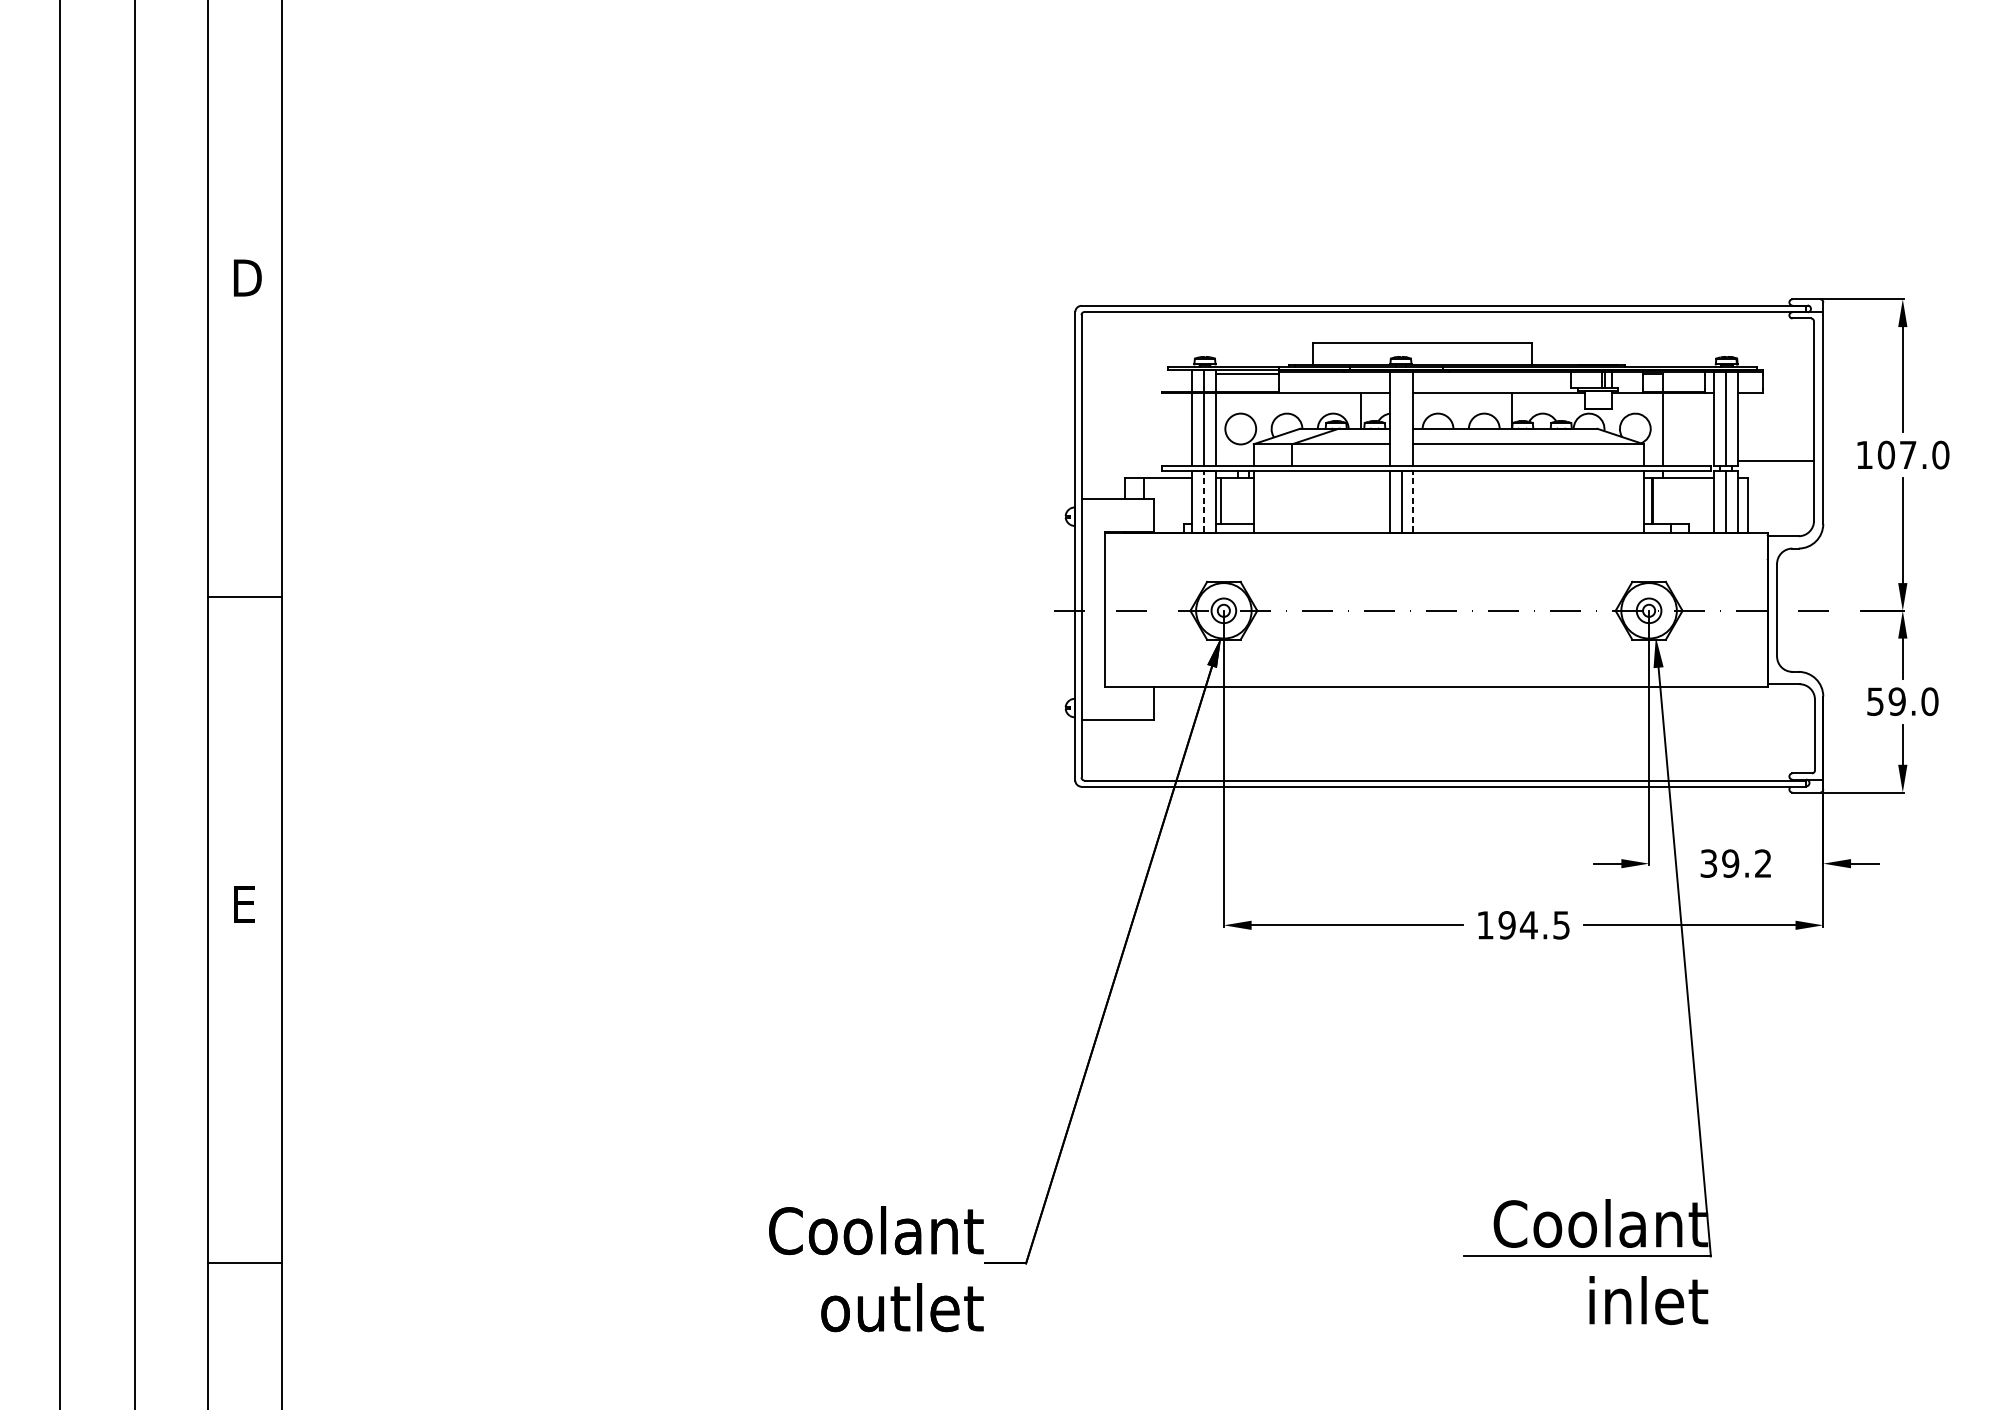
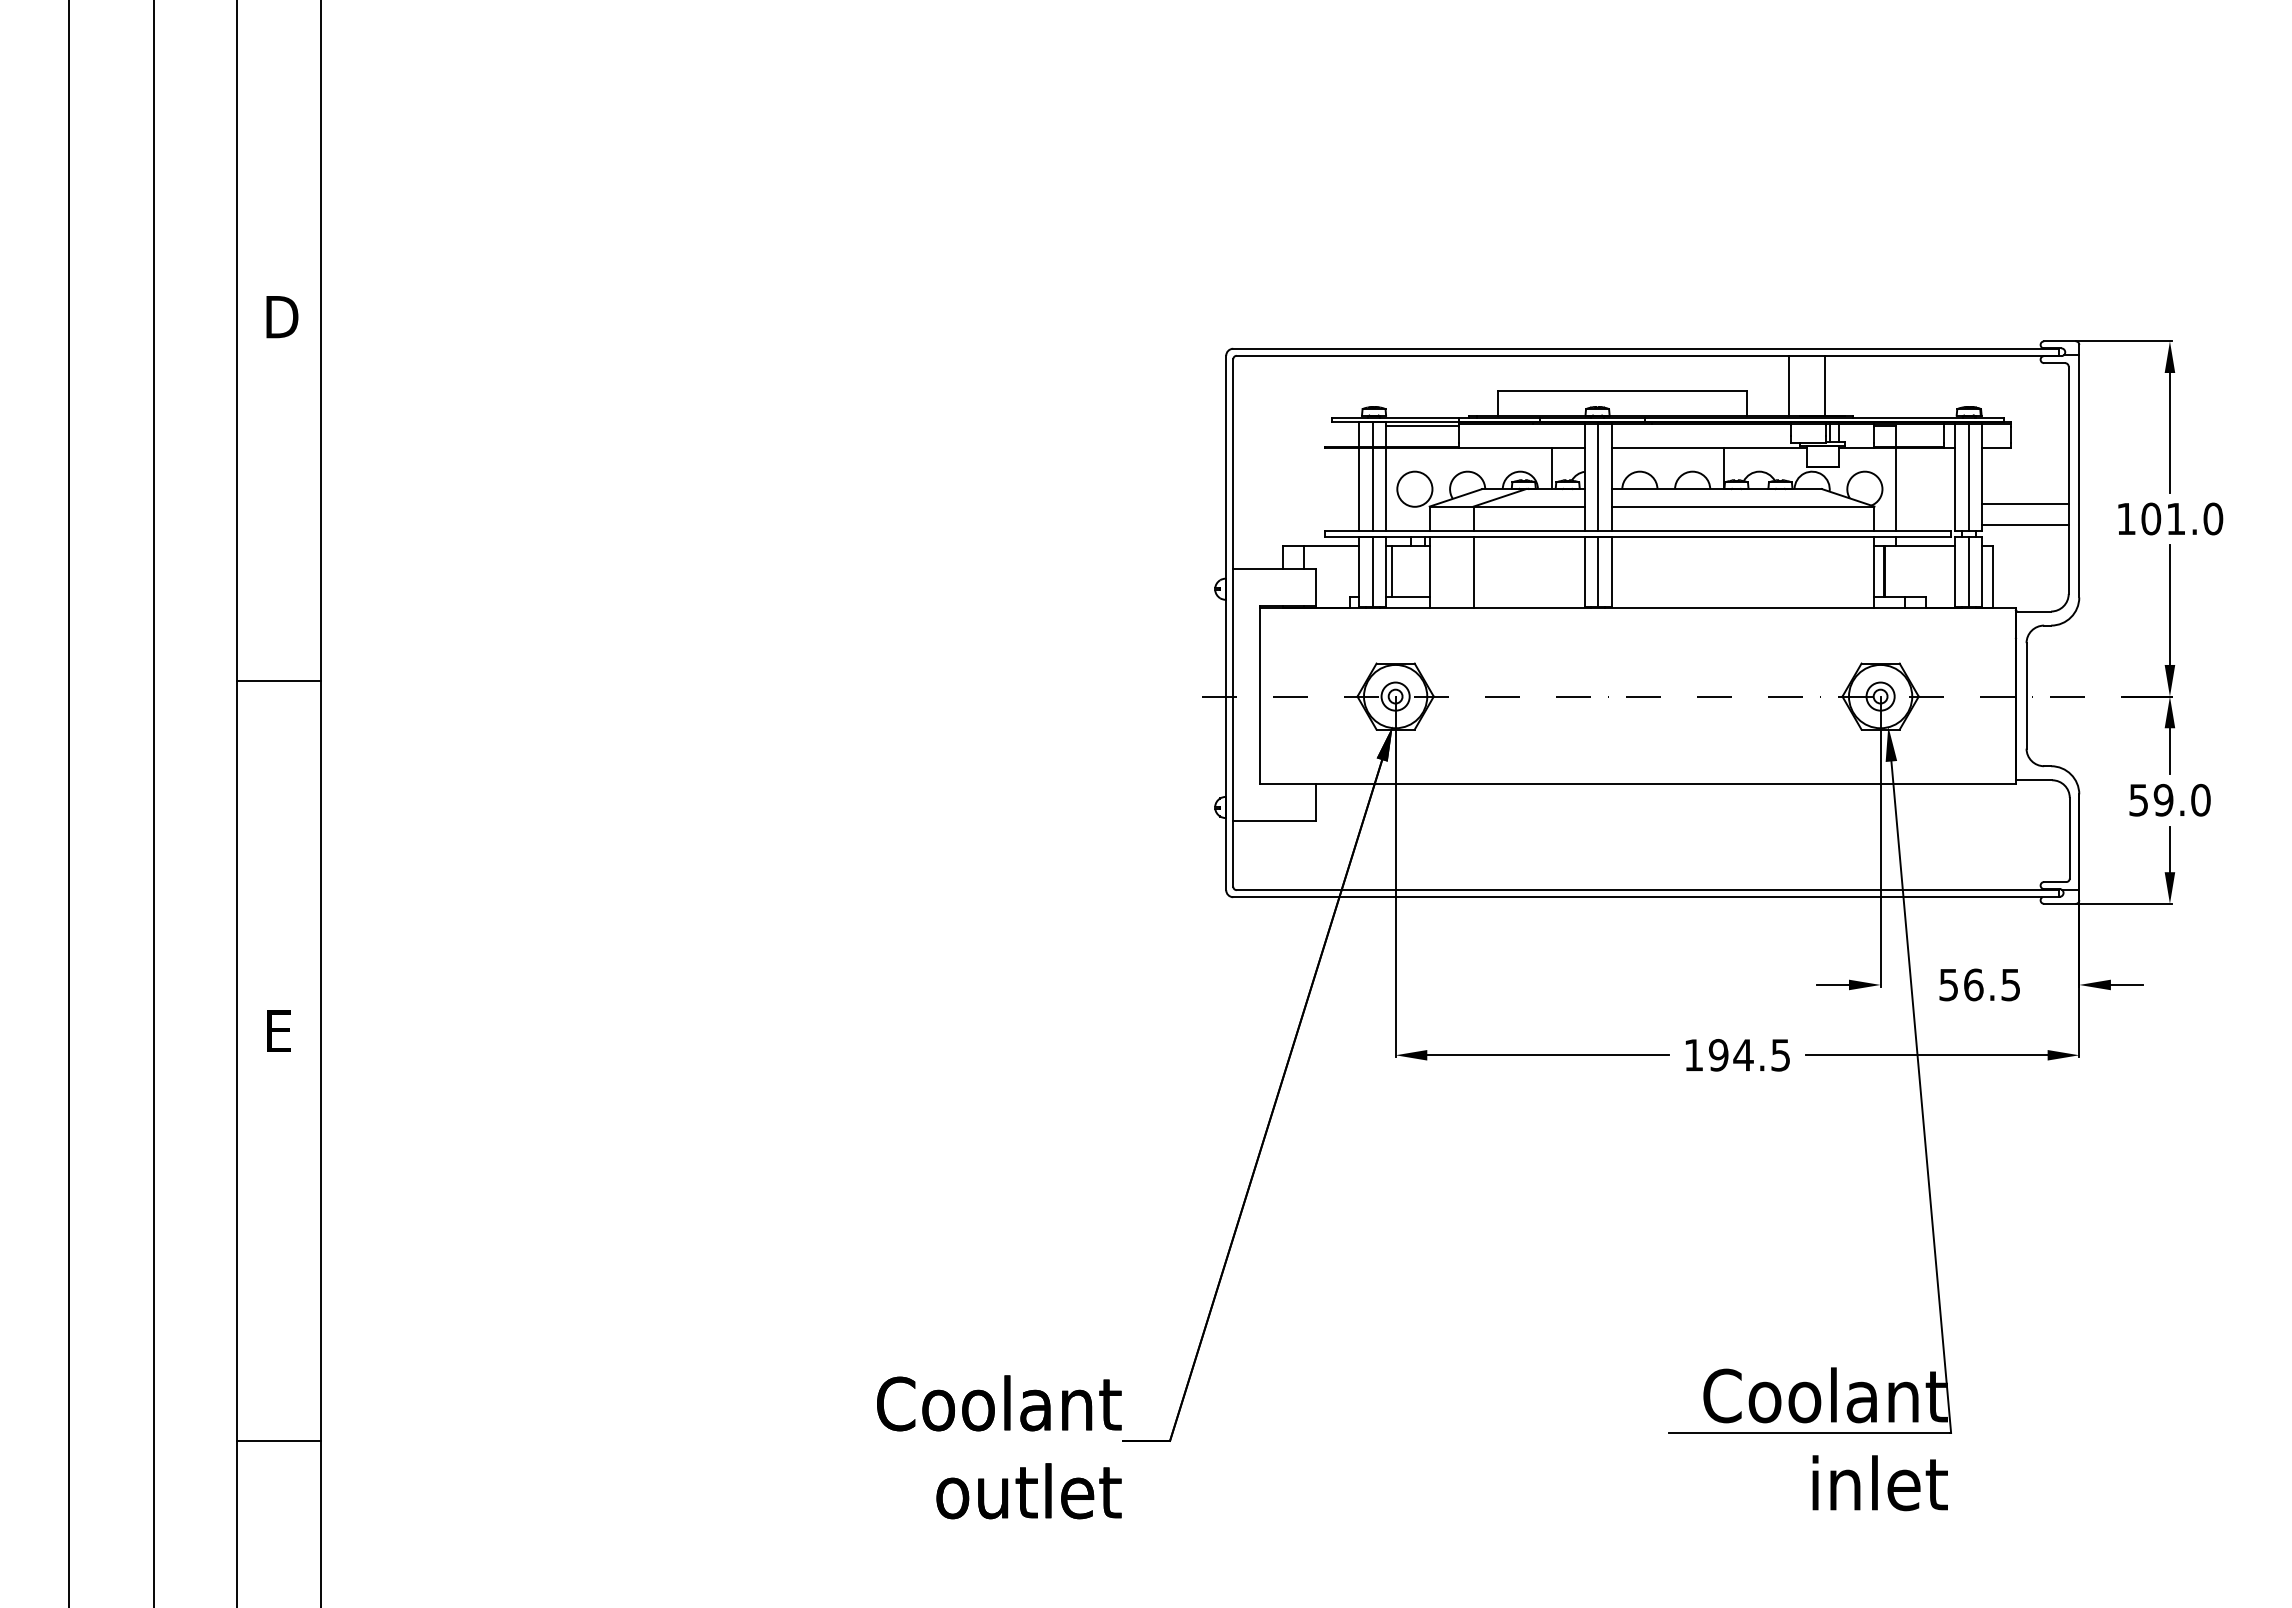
line: (1569, 338) -> (1789, 385), added
line: (1599, 338) -> (1824, 385), added
line: (1401, 418) -> (1598, 477), added
line: (1776, 442) -> (2025, 504), added
text: (1908, 454) -> (2176, 518), 107.0 -> 101.0
line: (1203, 501) -> (1372, 571), dashed -> solid
line: (1413, 501) -> (1611, 571), dashed -> solid
line: (1292, 502) -> (1473, 572), added
text: (1735, 863) -> (1979, 984), 39.2 -> 56.5

